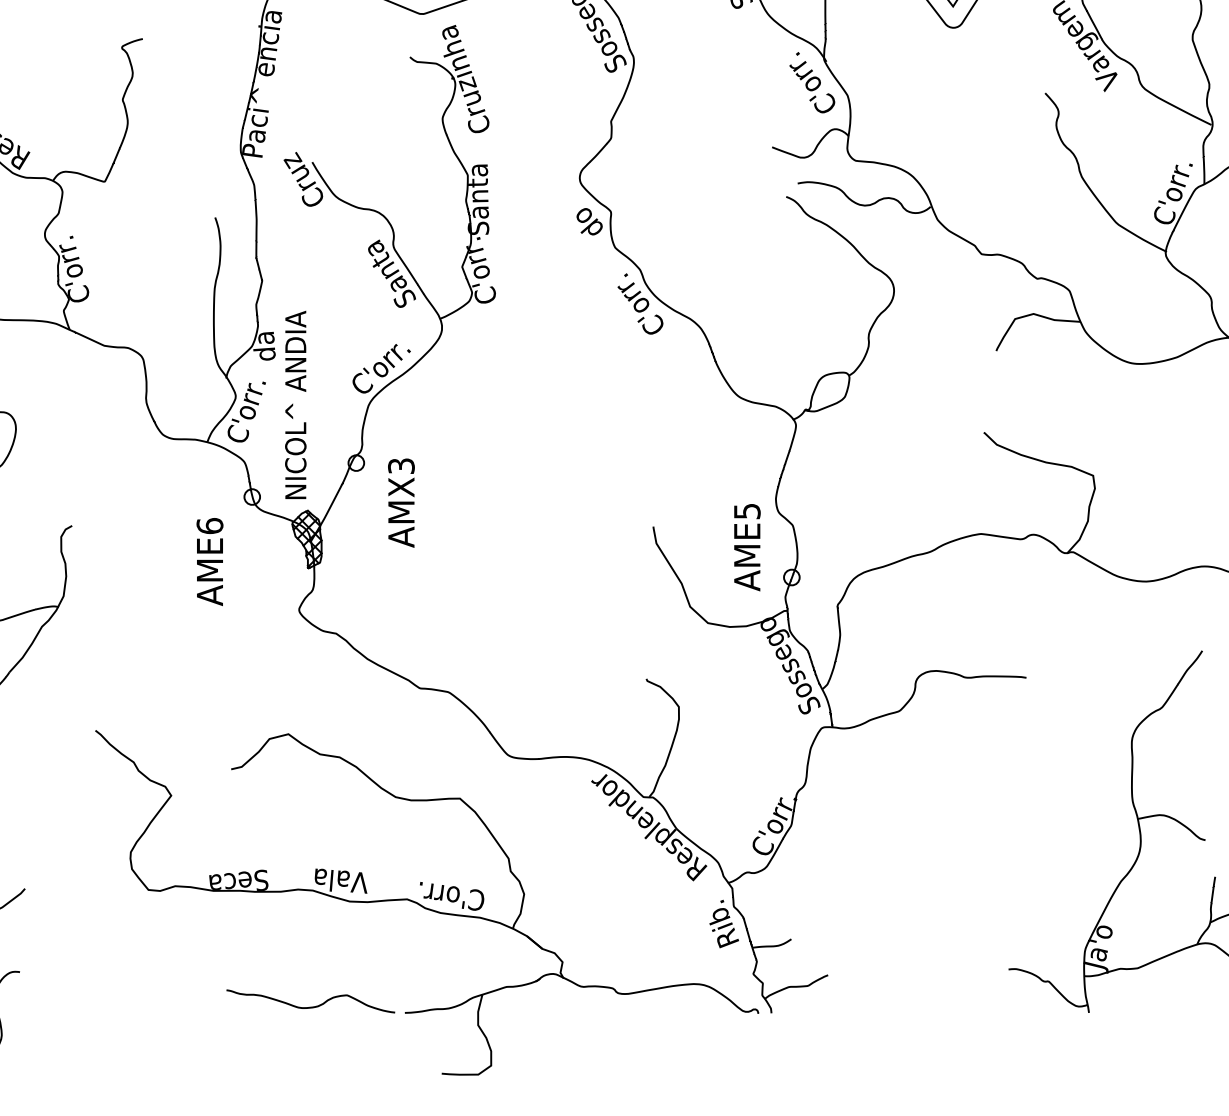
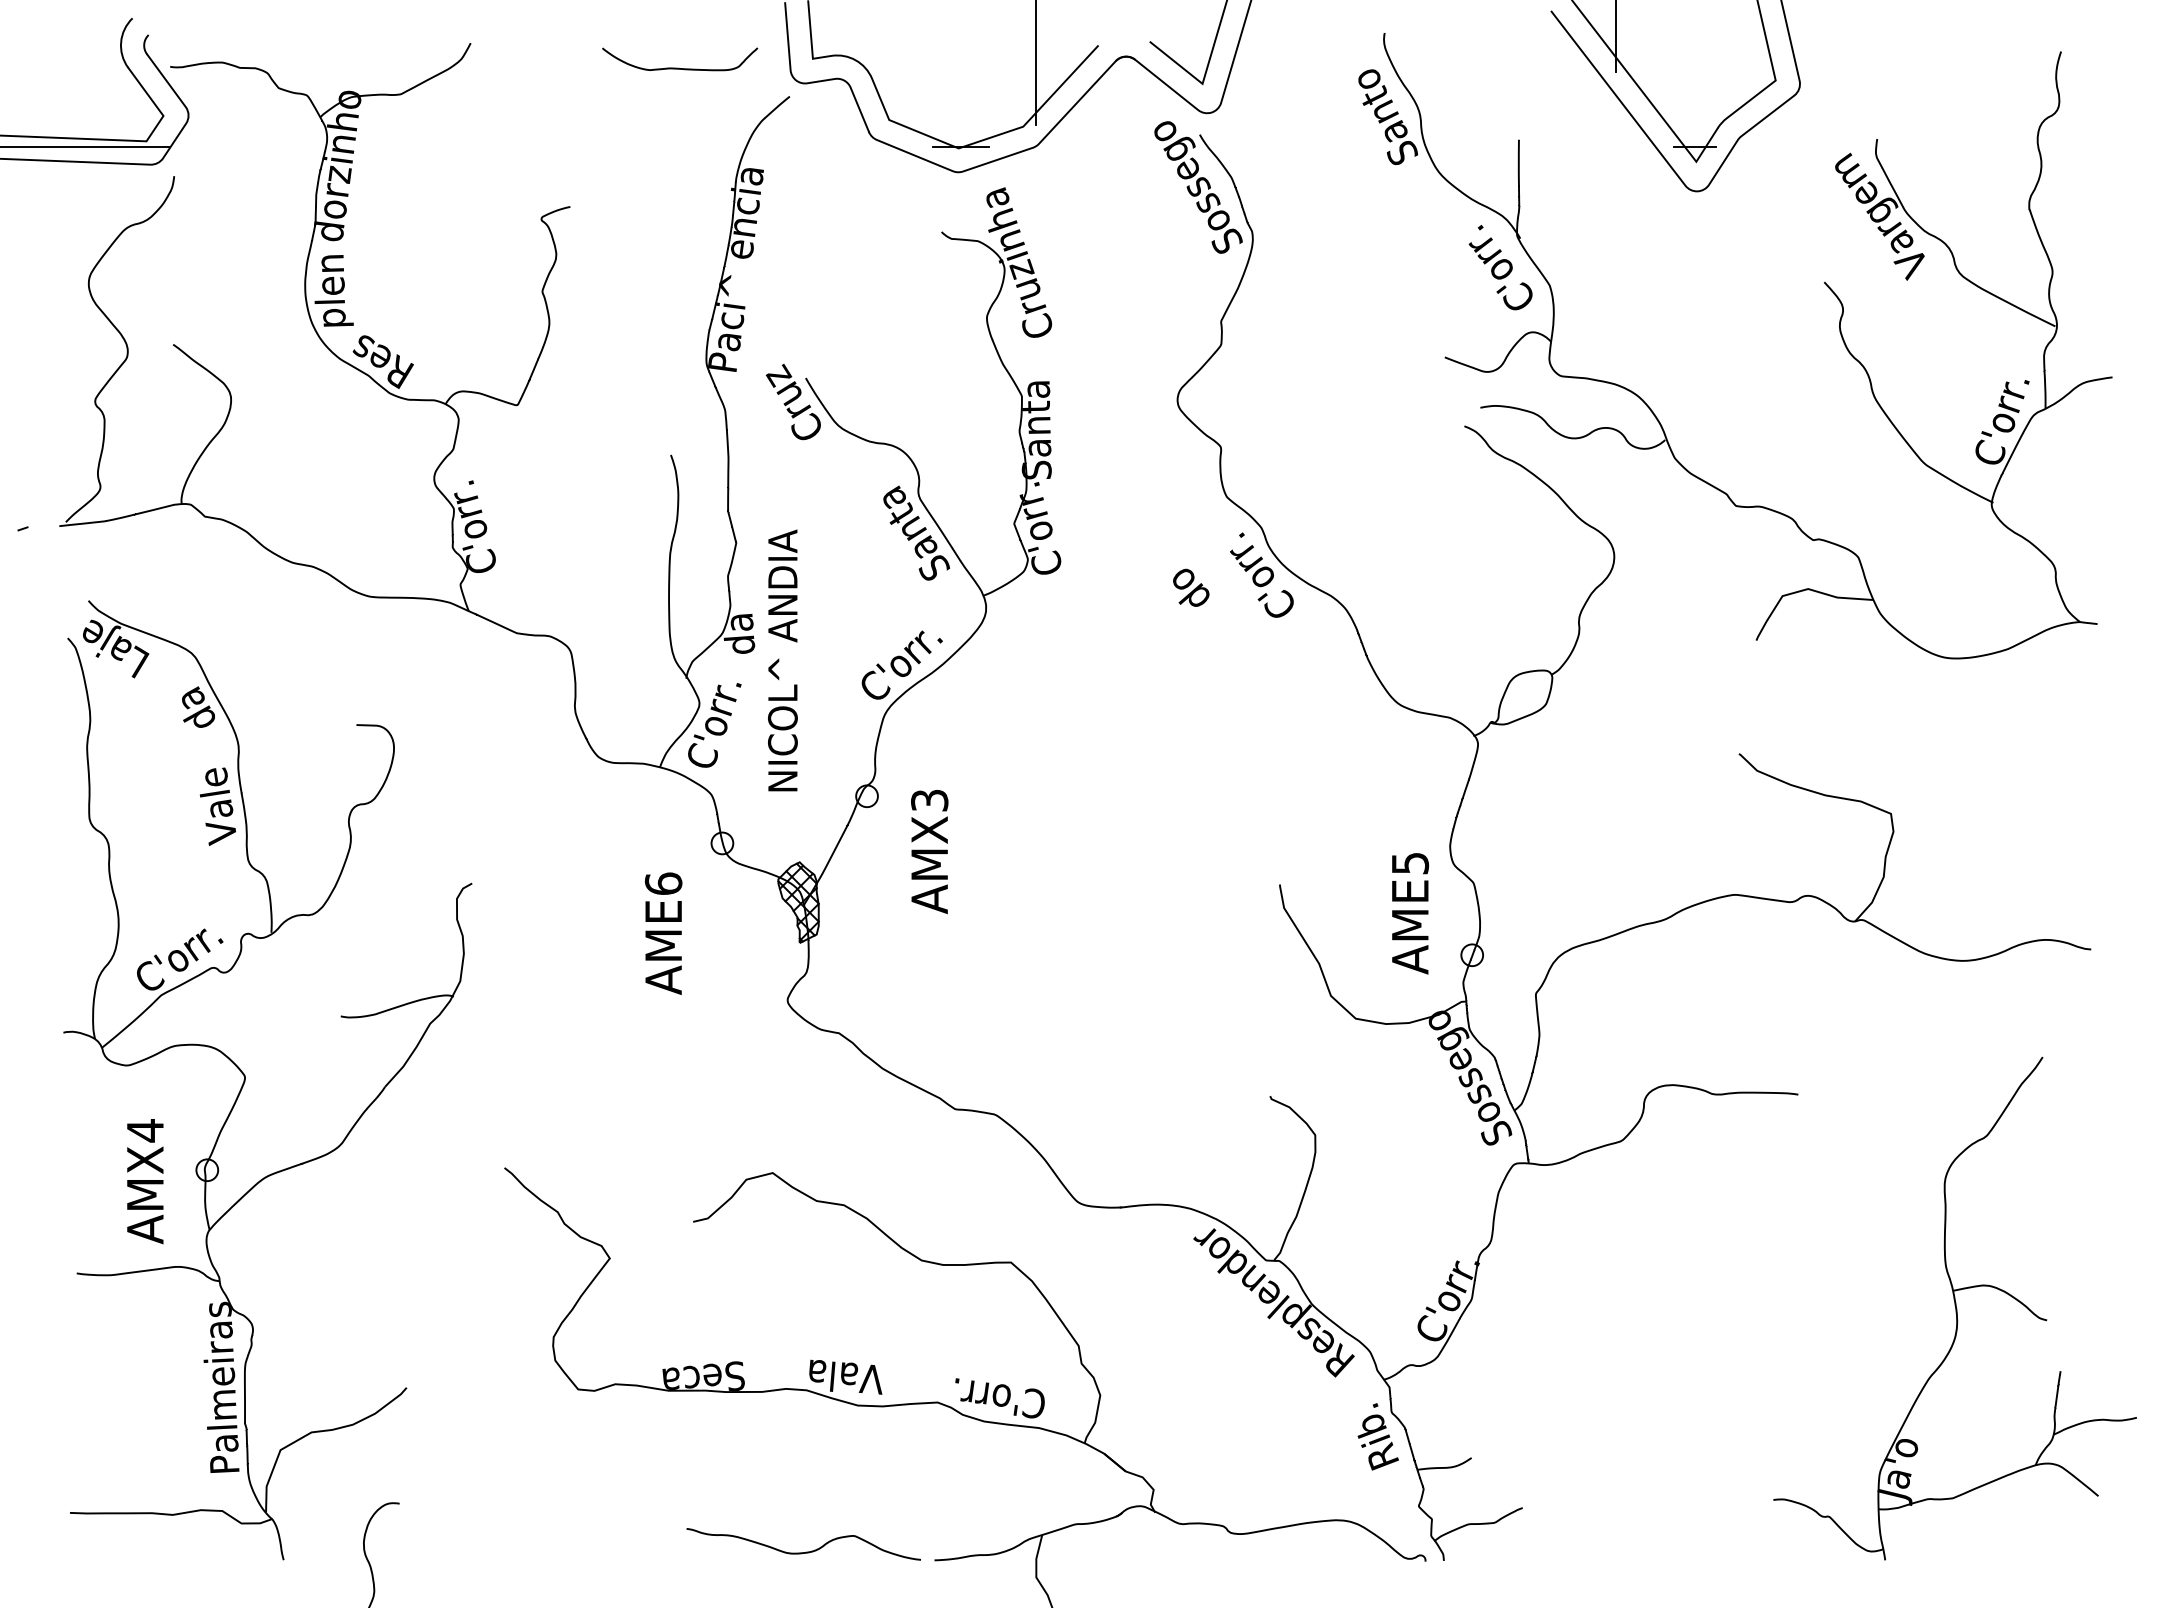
text: (589, 221) -> (1191, 587), moved
text: (295, 404) -> (782, 660), moved

